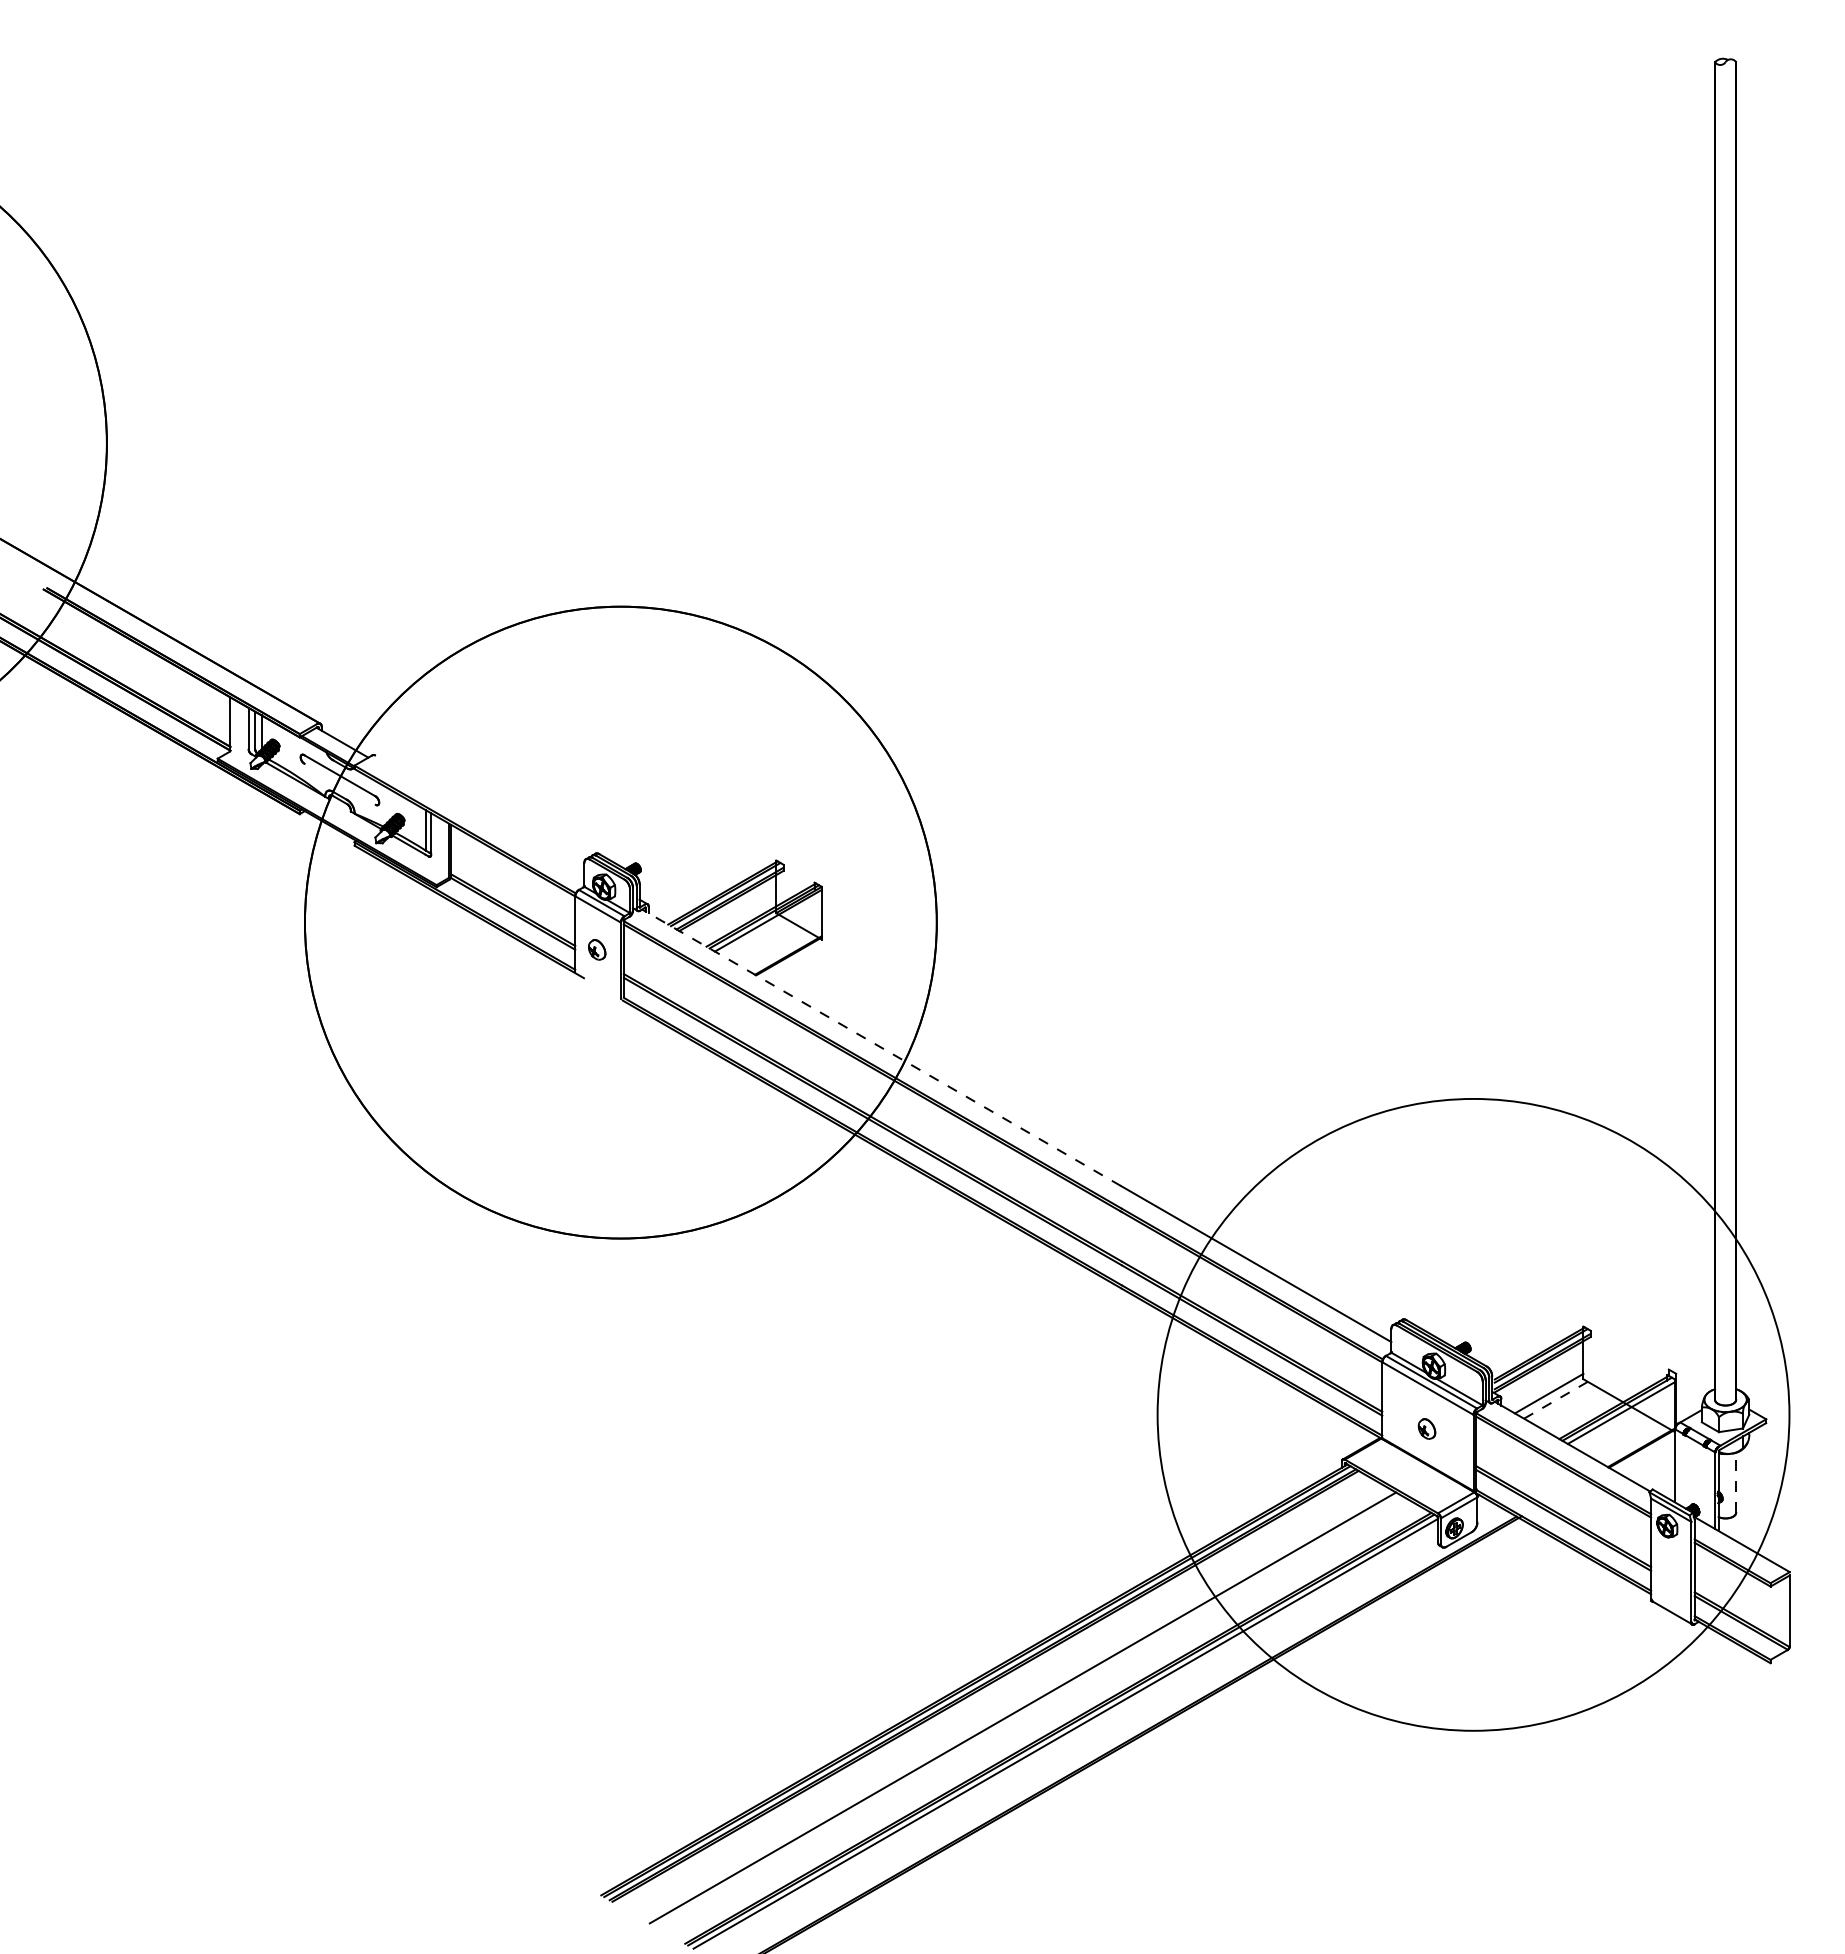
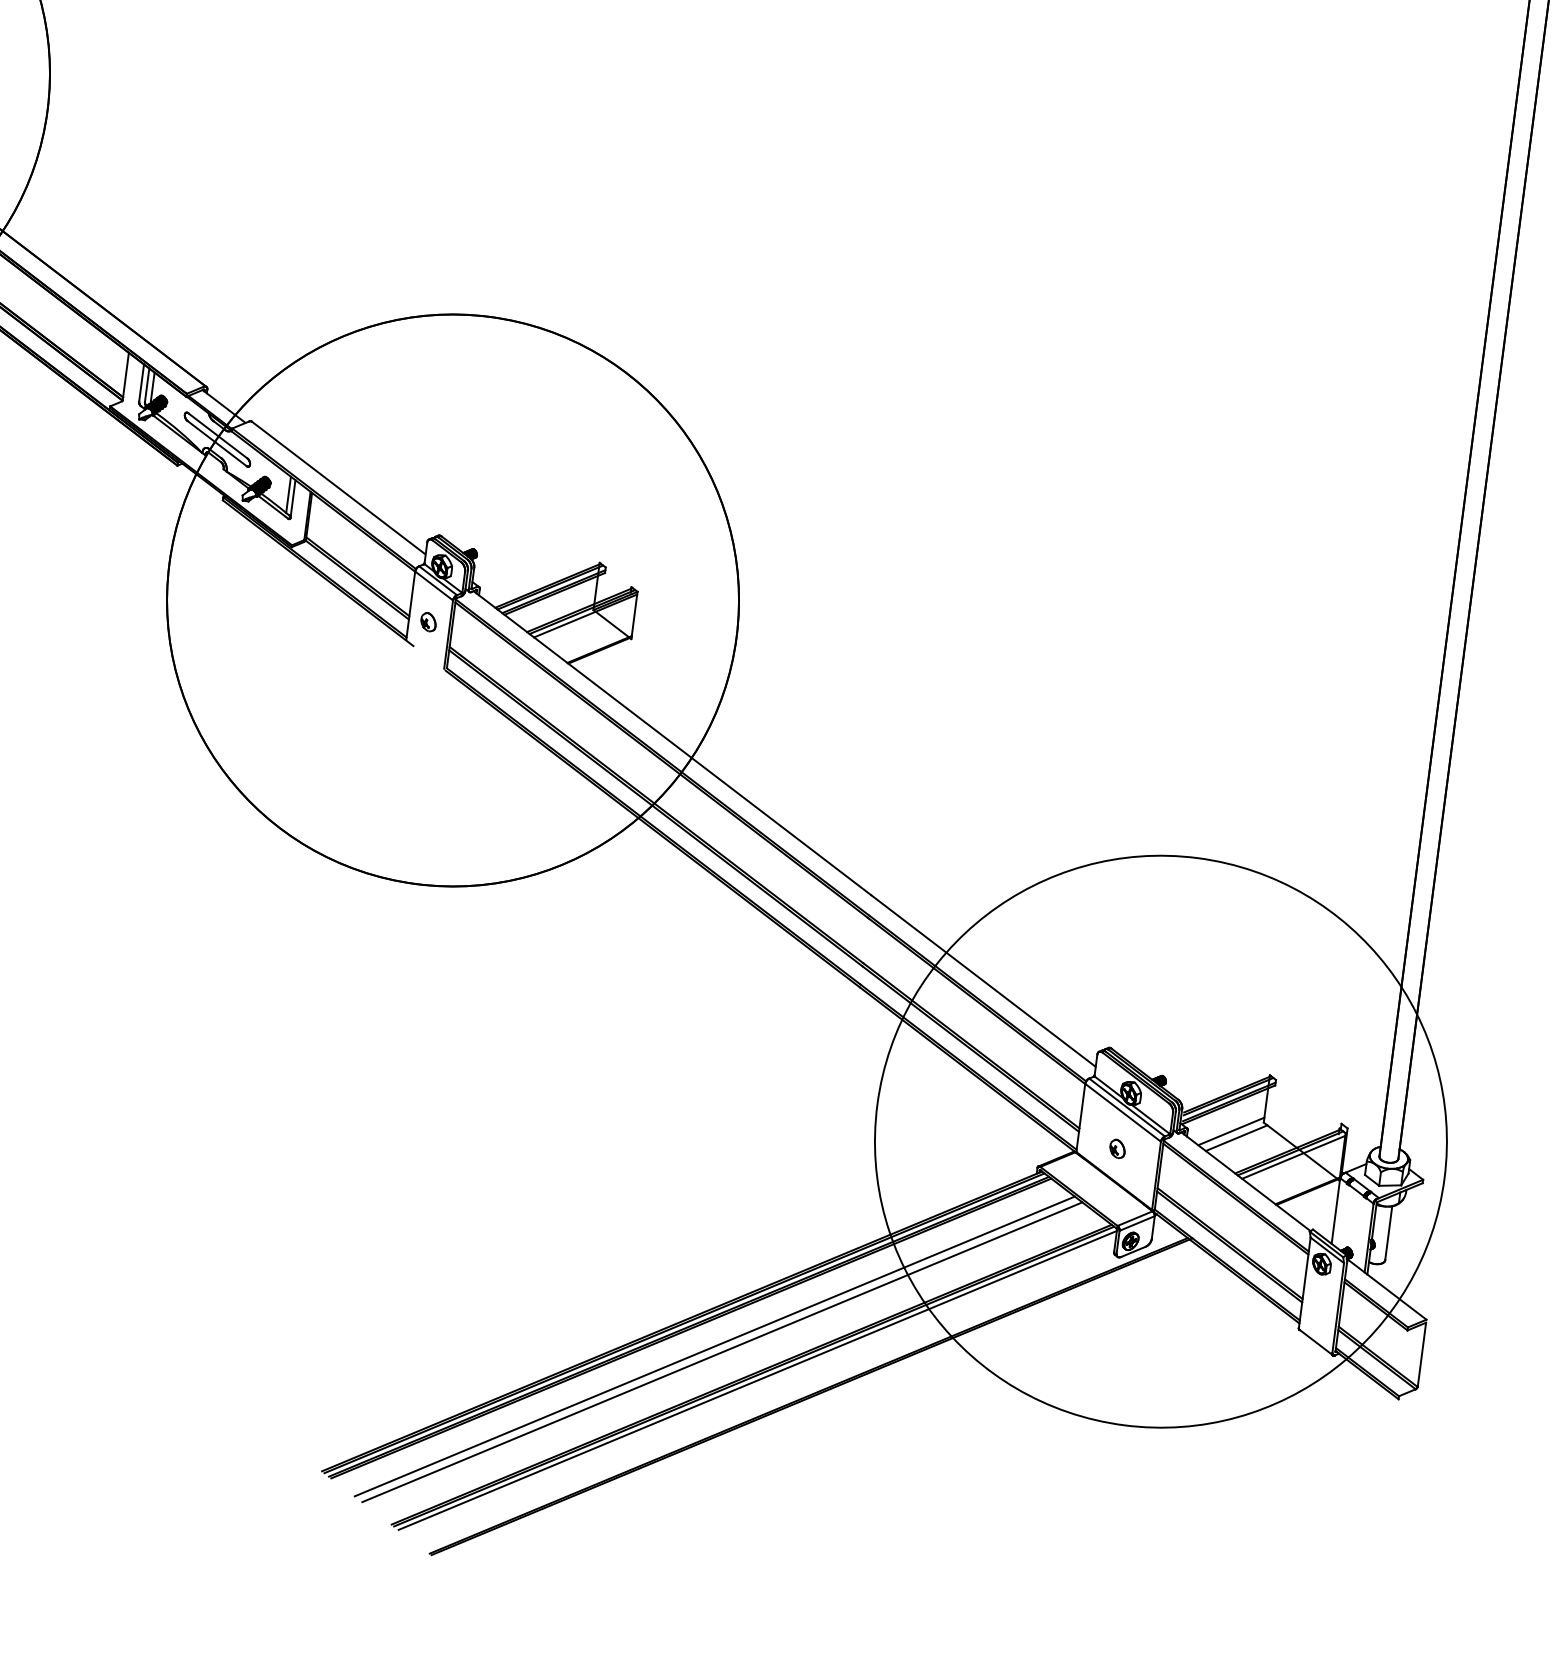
line: (339, 783) -> (216, 442), added
line: (479, 815) -> (338, 487), added
line: (881, 1047) -> (672, 742), dashed -> solid
line: (1555, 1400) -> (1236, 1138), dashed -> solid
line: (1736, 1482) -> (1389, 1233), dashed -> solid
line: (1013, 1702) -> (714, 1346), added

